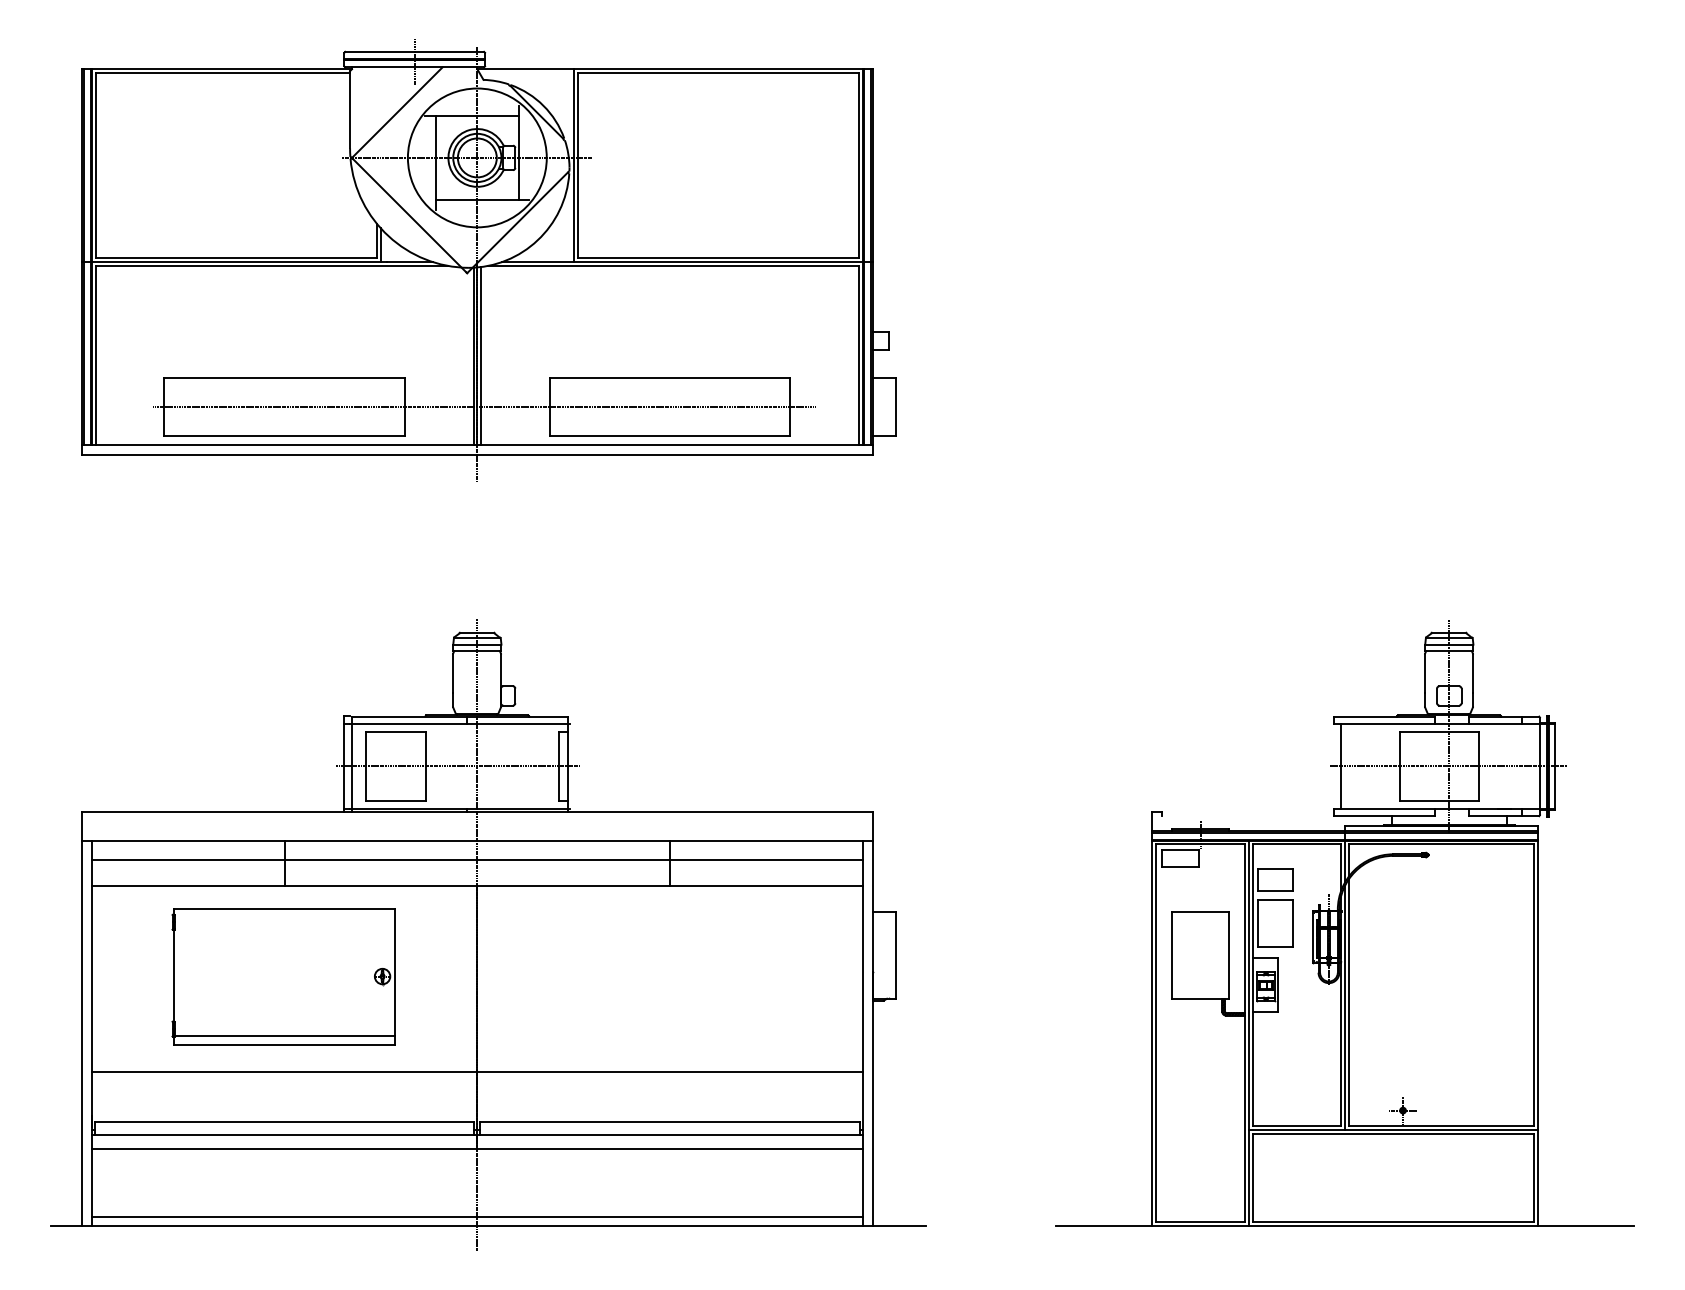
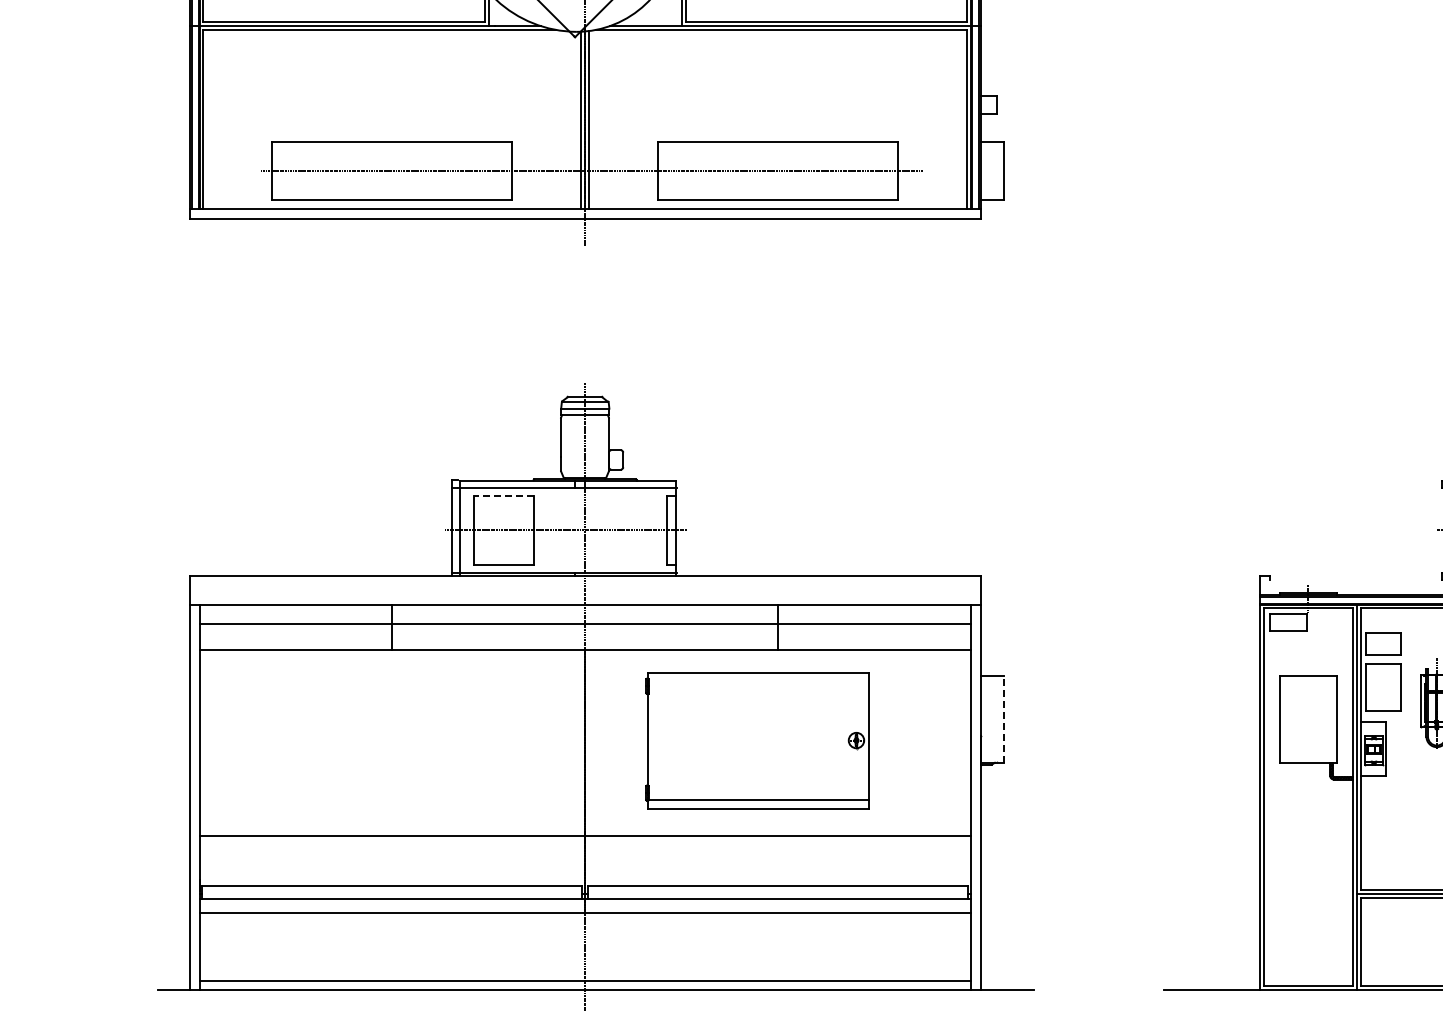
line: (395, 731) -> (503, 495), solid -> dashed
line: (895, 954) -> (1003, 718), solid -> dashed
part: (283, 976) -> (757, 740), moved

